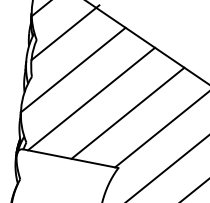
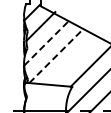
line: (73, 70) -> (46, 43), solid -> dashed
line: (91, 97) -> (56, 55), solid -> dashed
line: (129, 112) -> (74, 60), removed

